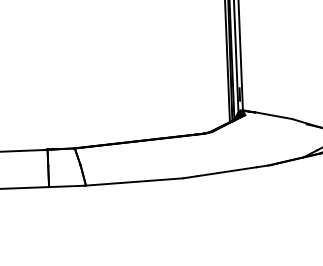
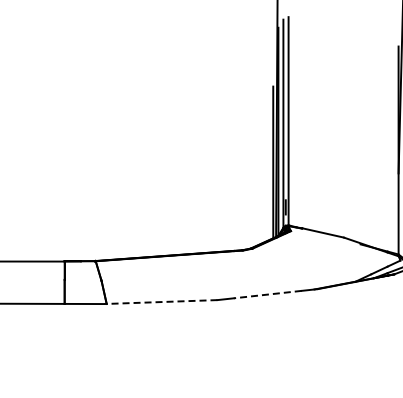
line: (226, 171) -> (267, 294), solid -> dashed
line: (133, 182) -> (160, 302), solid -> dashed

